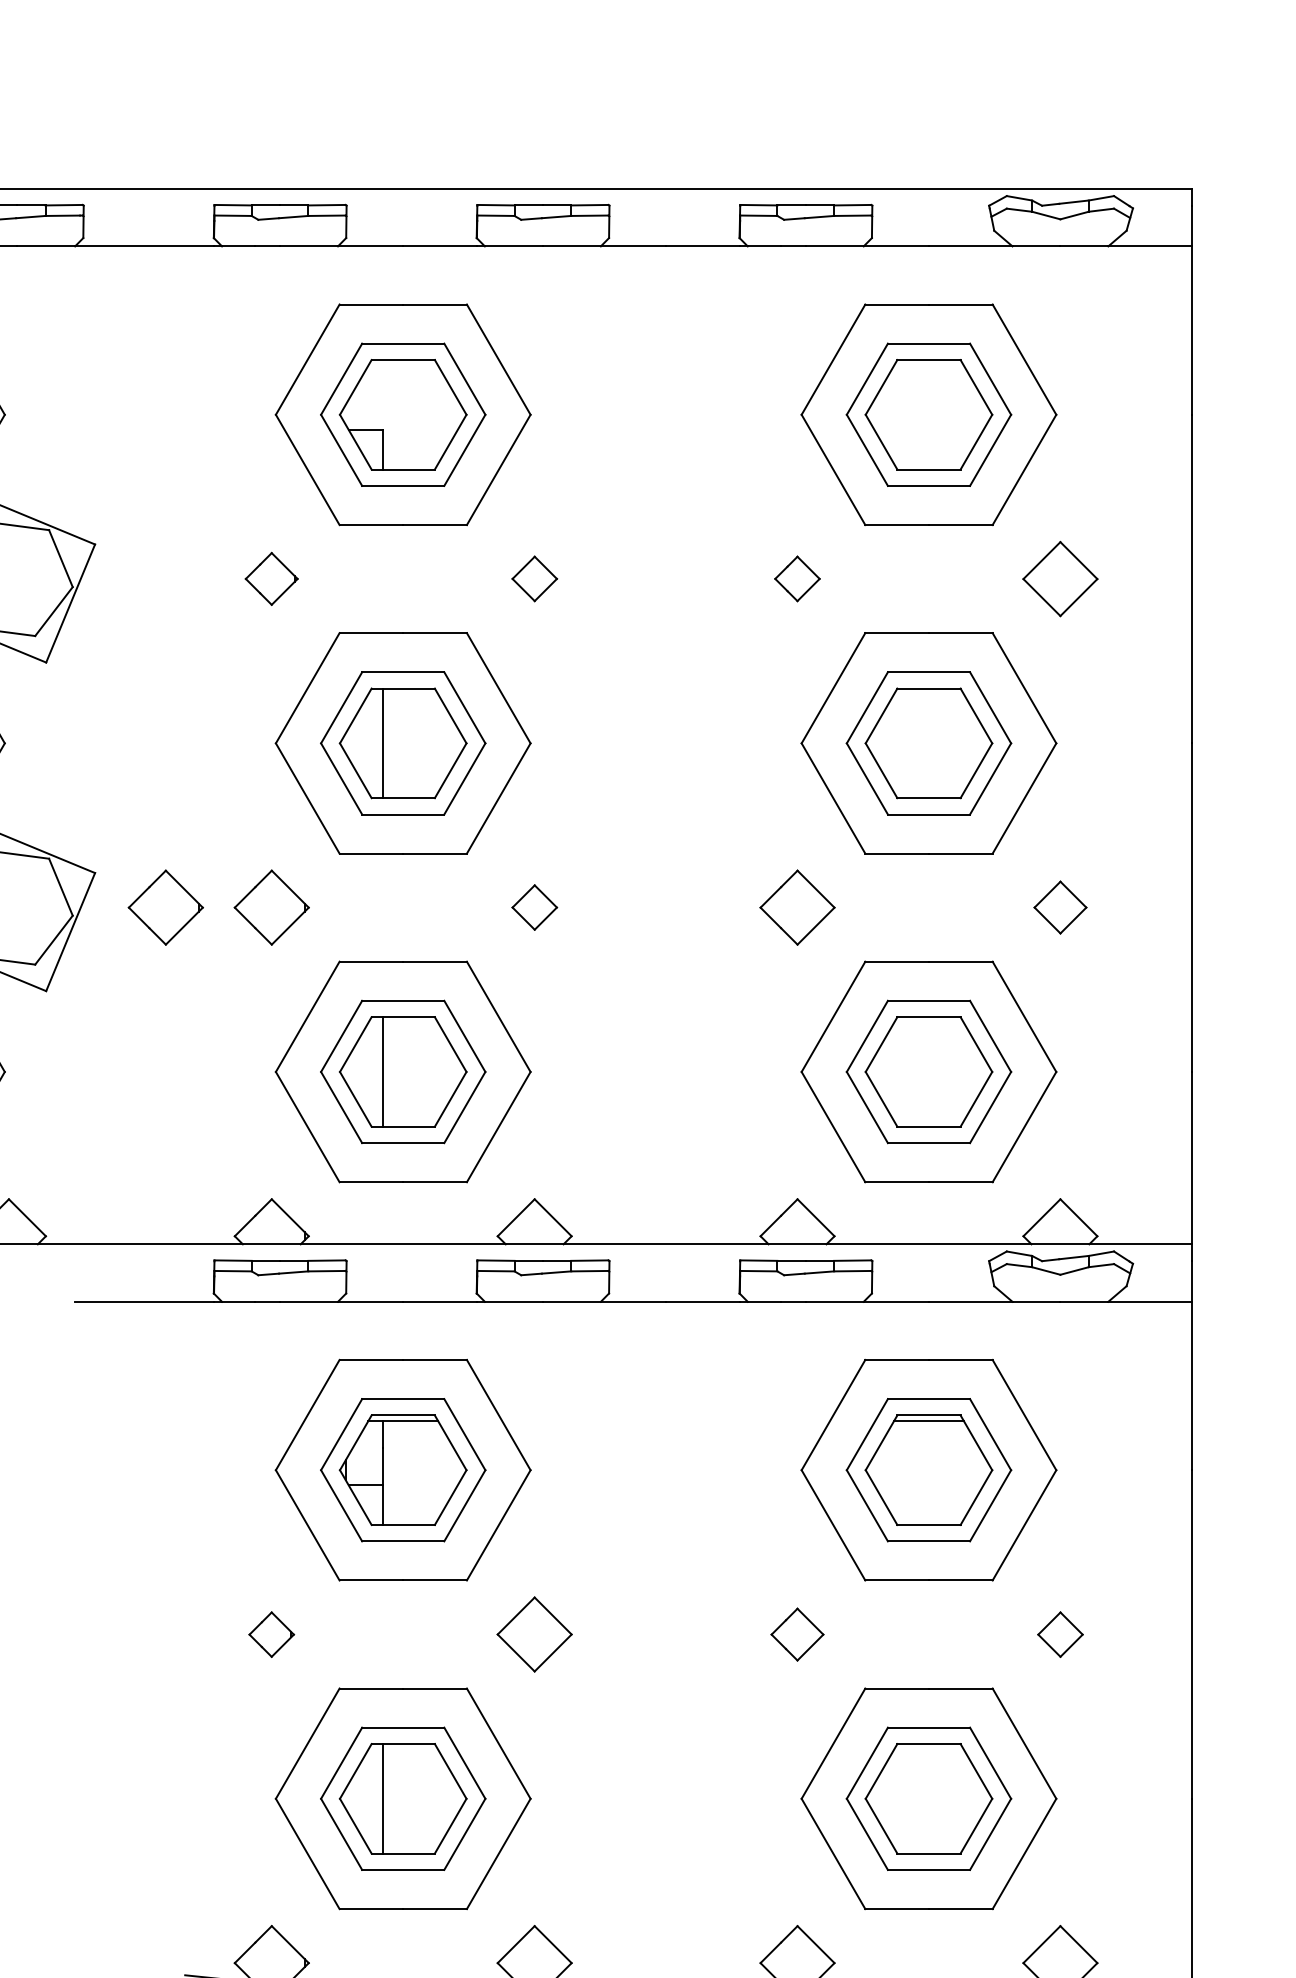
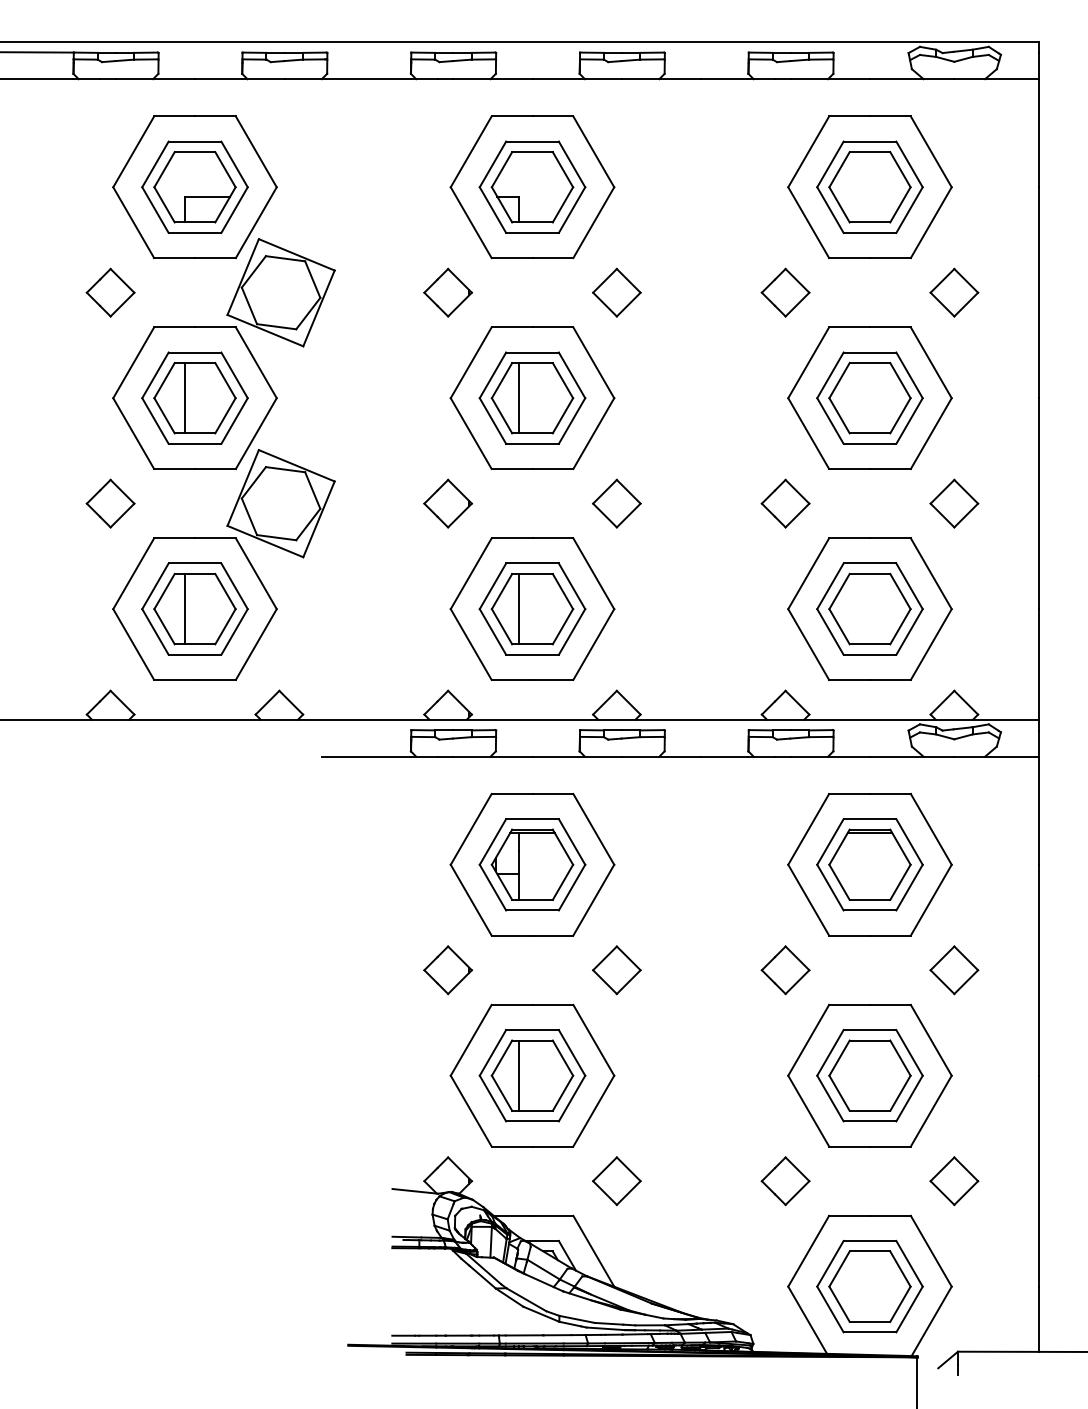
part: (270, 578) -> (447, 292), size x1.43
part: (534, 578) -> (616, 292), size x1.67
part: (797, 578) -> (785, 292), size x1.67
part: (164, 907) -> (379, 503), removed
part: (534, 907) -> (616, 503), size x1.67
part: (1060, 907) -> (954, 503), size x1.43
part: (270, 1634) -> (447, 970), size x1.67
part: (797, 1634) -> (785, 970), size x1.43
part: (1060, 1634) -> (954, 970), size x1.67

